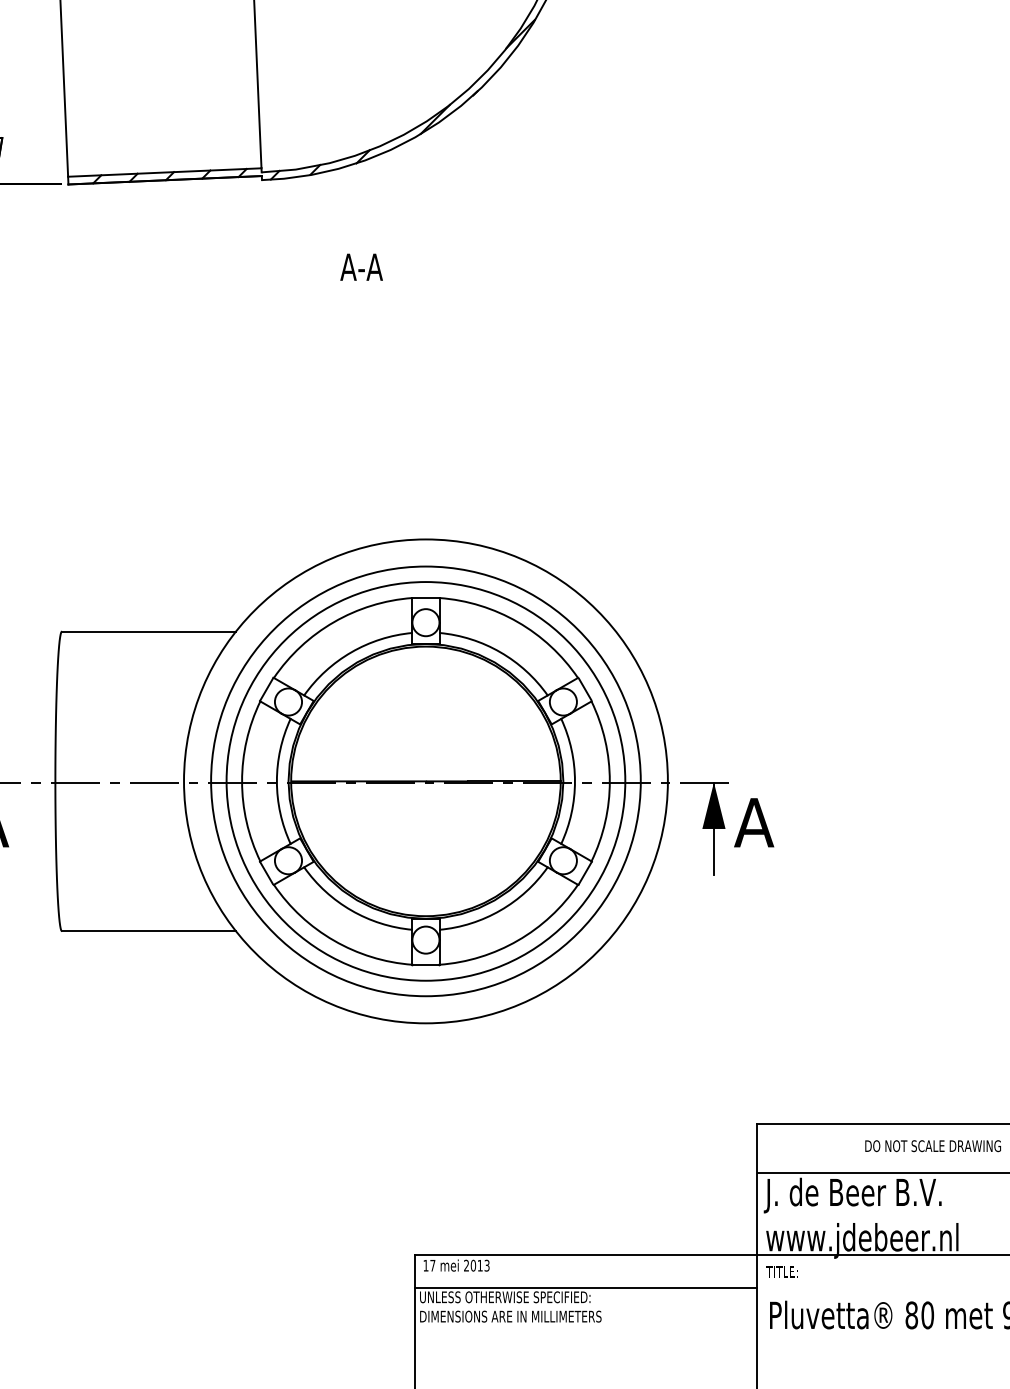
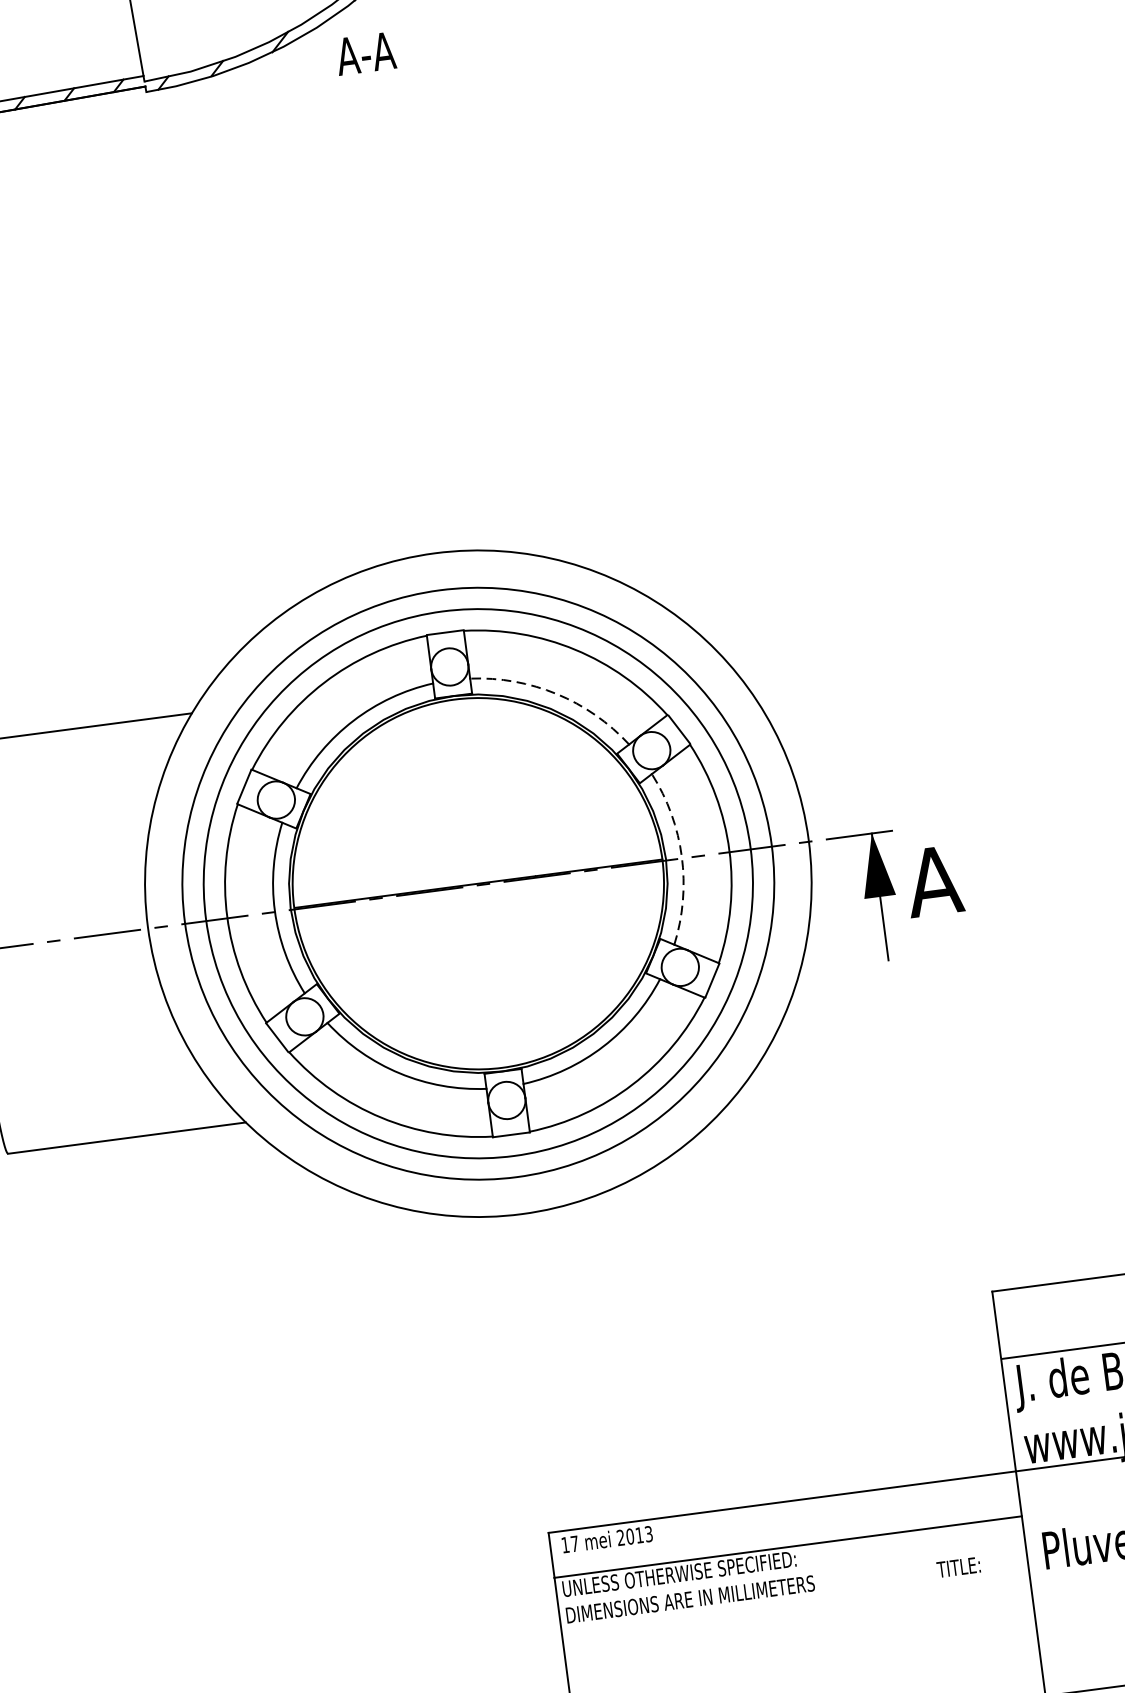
text: (361, 266) -> (365, 52), moved
arc: (500, 652) -> (556, 694), solid -> dashed
arc: (574, 781) -> (681, 857), solid -> dashed
text: (781, 1271) -> (958, 1566), moved

